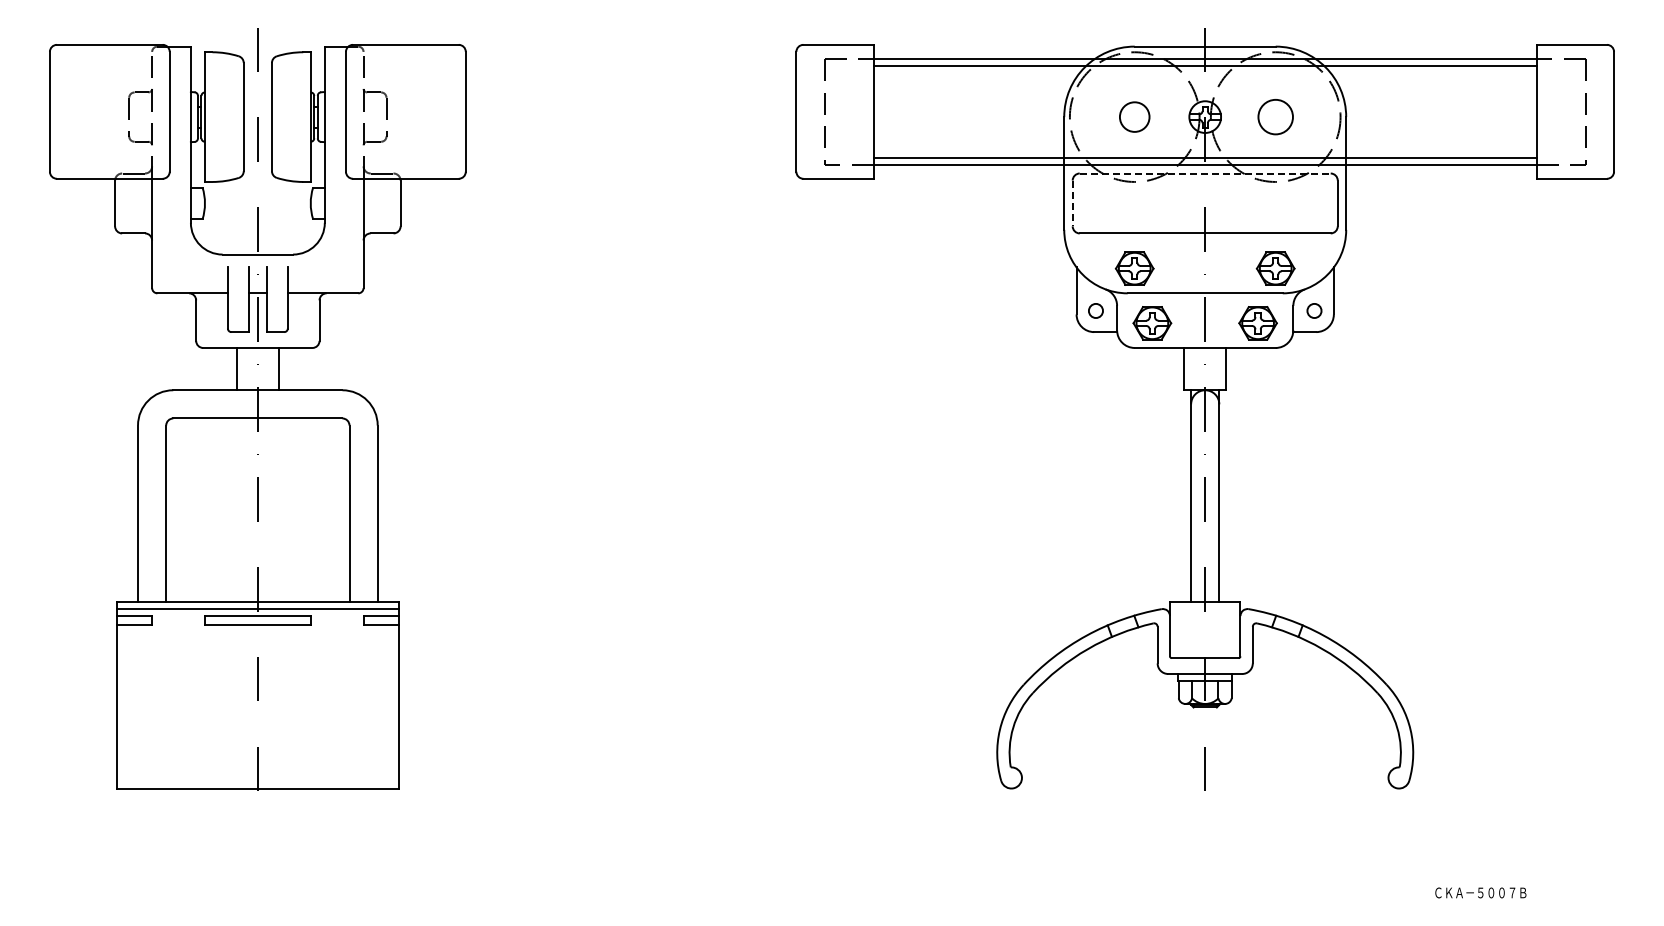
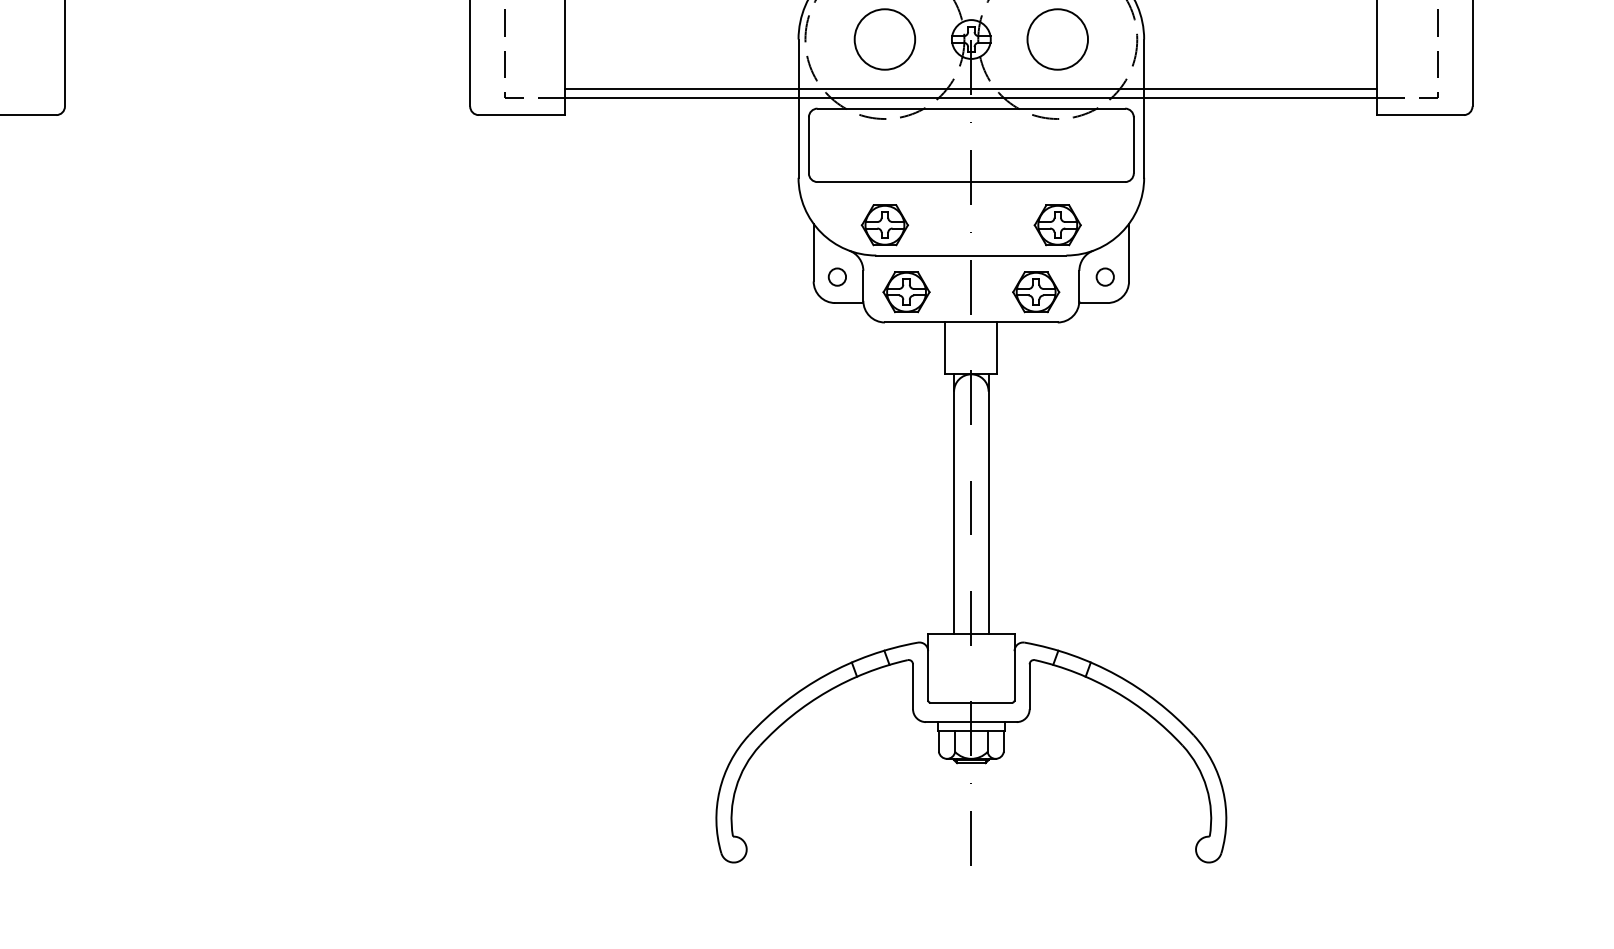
circle: (1134, 116) -> (884, 38), size x1.67
circle: (1275, 116) -> (1057, 38), size x1.43
line: (1205, 173) -> (971, 108), dashed -> solid
line: (1072, 203) -> (808, 145), dashed -> solid

